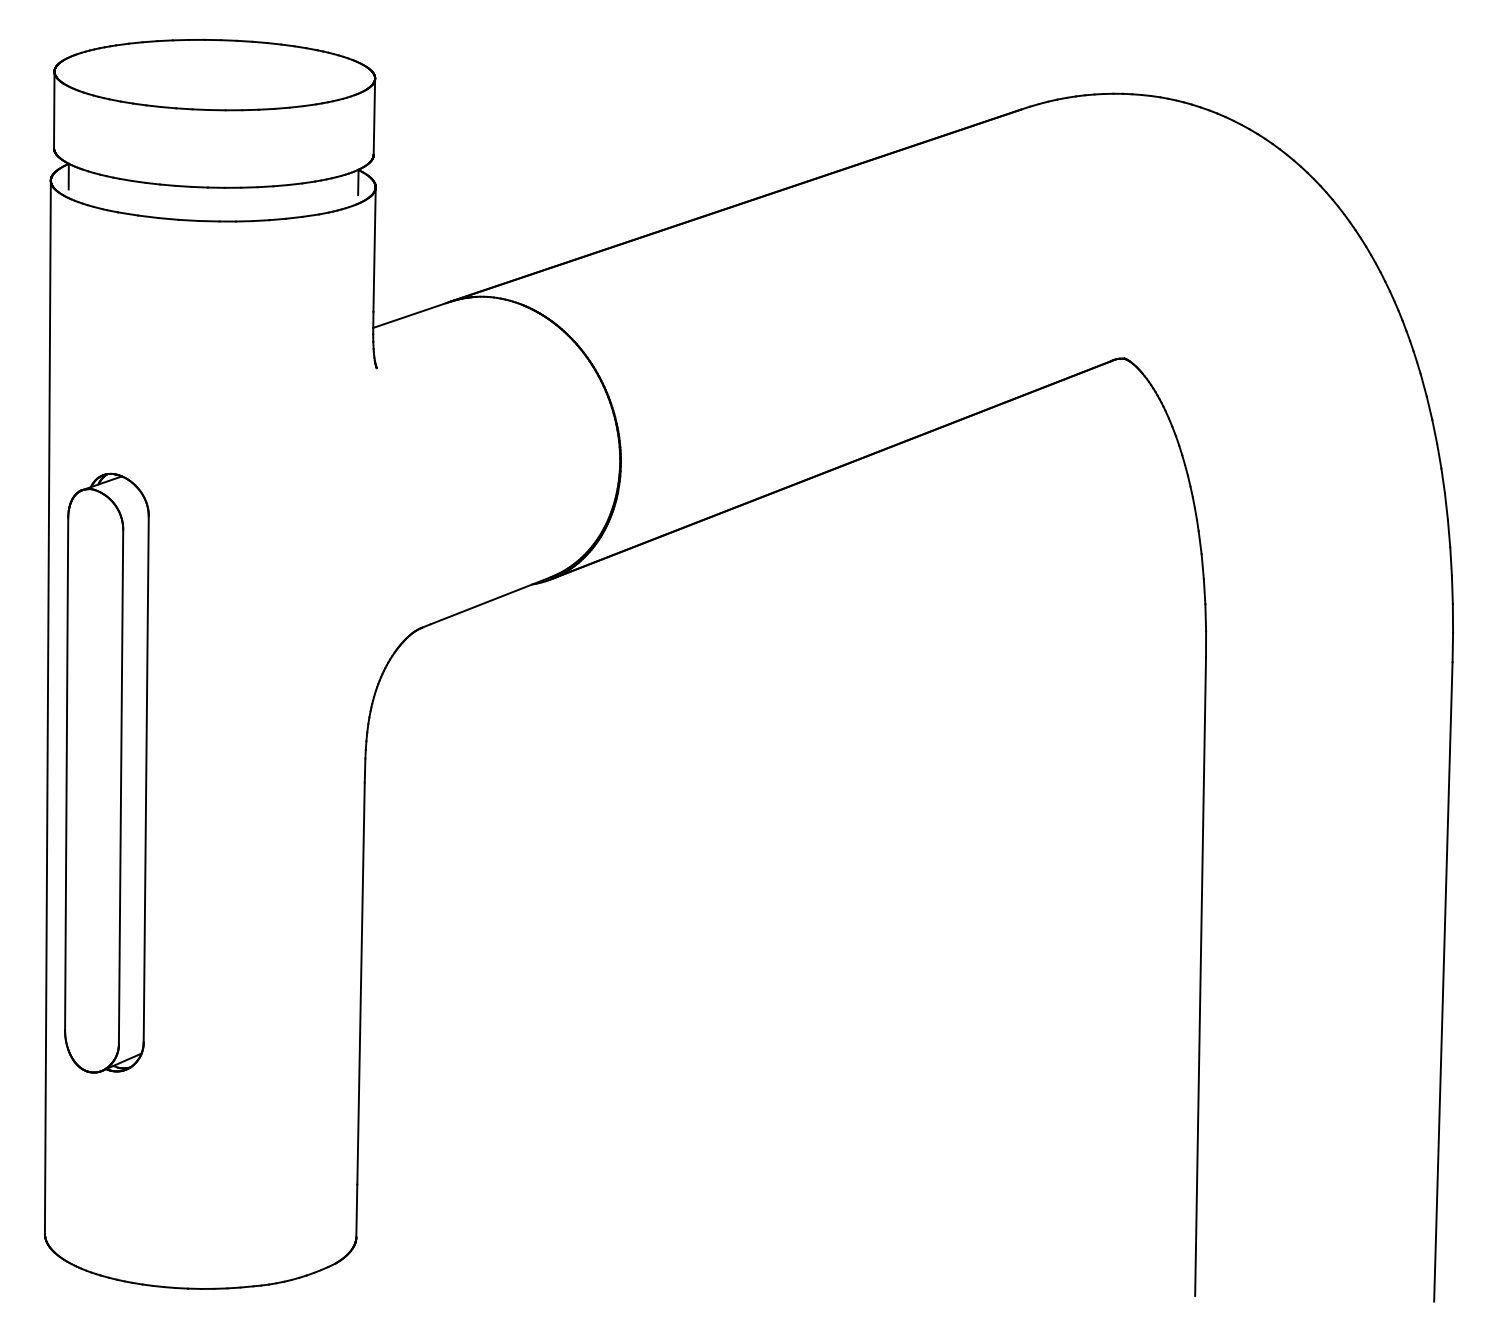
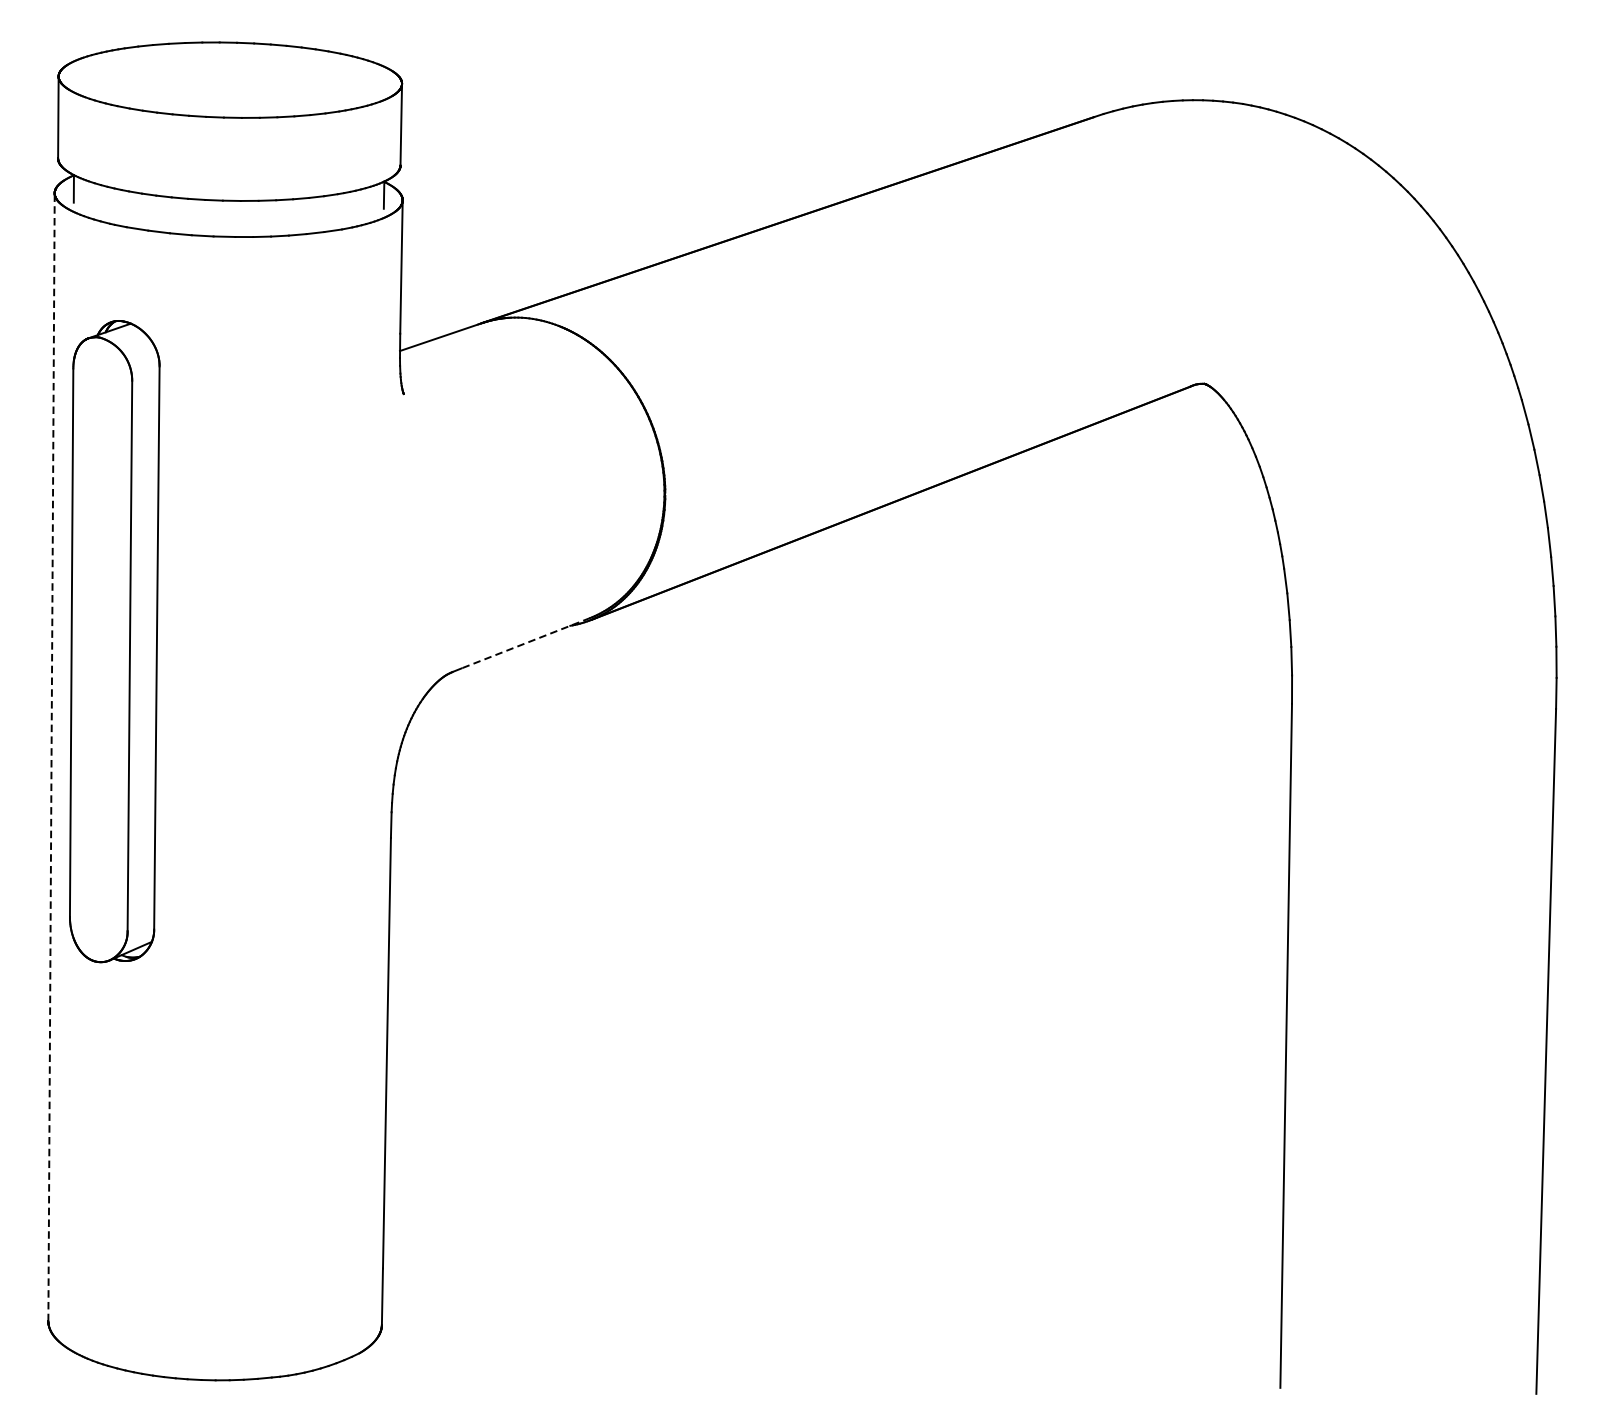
line: (490, 600) -> (525, 642), solid -> dashed
line: (47, 706) -> (51, 756), solid -> dashed
part: (106, 772) -> (114, 640), moved

